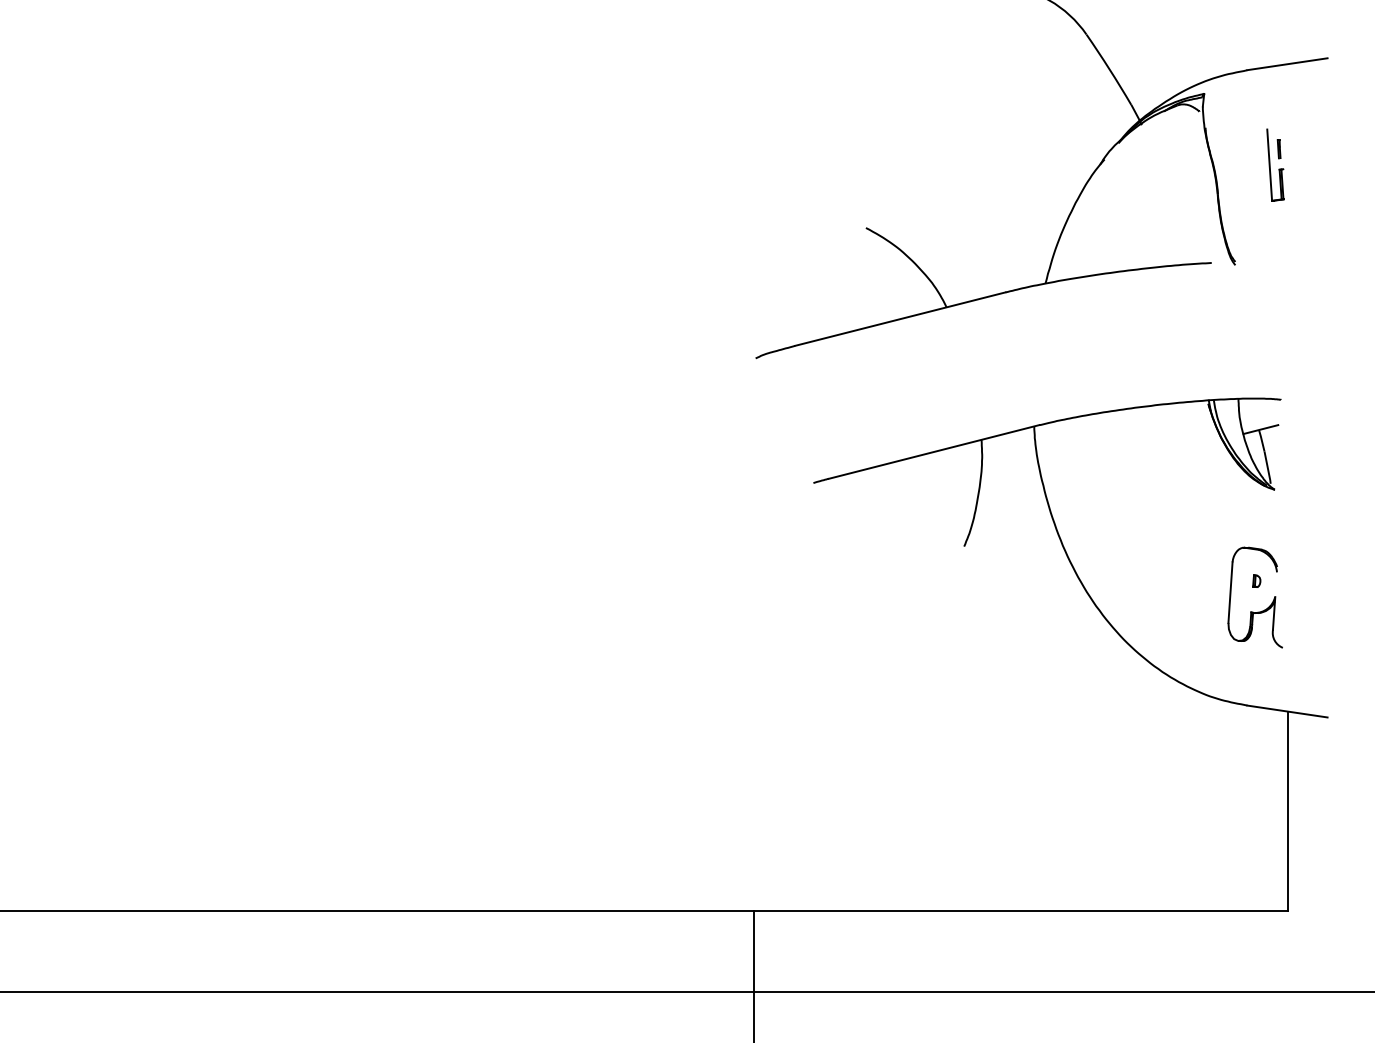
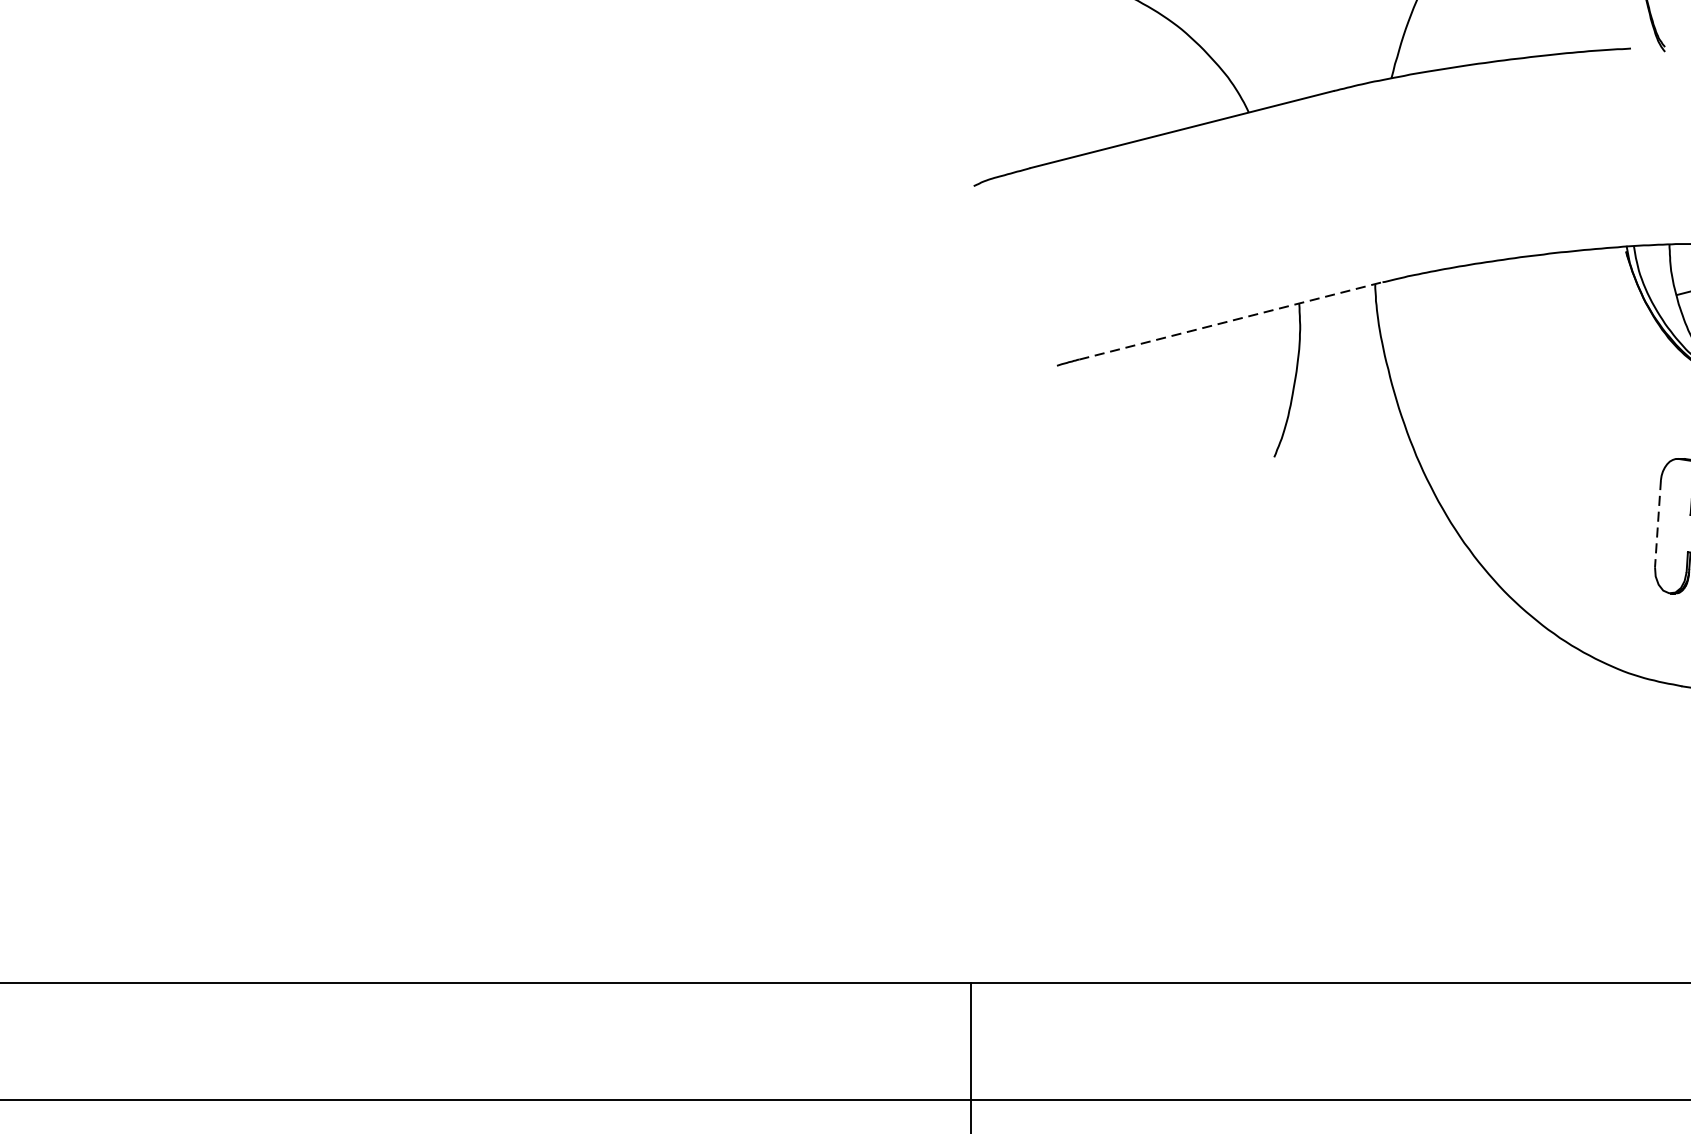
line: (934, 451) -> (1231, 320), solid -> dashed
line: (1230, 593) -> (1657, 524), solid -> dashed

